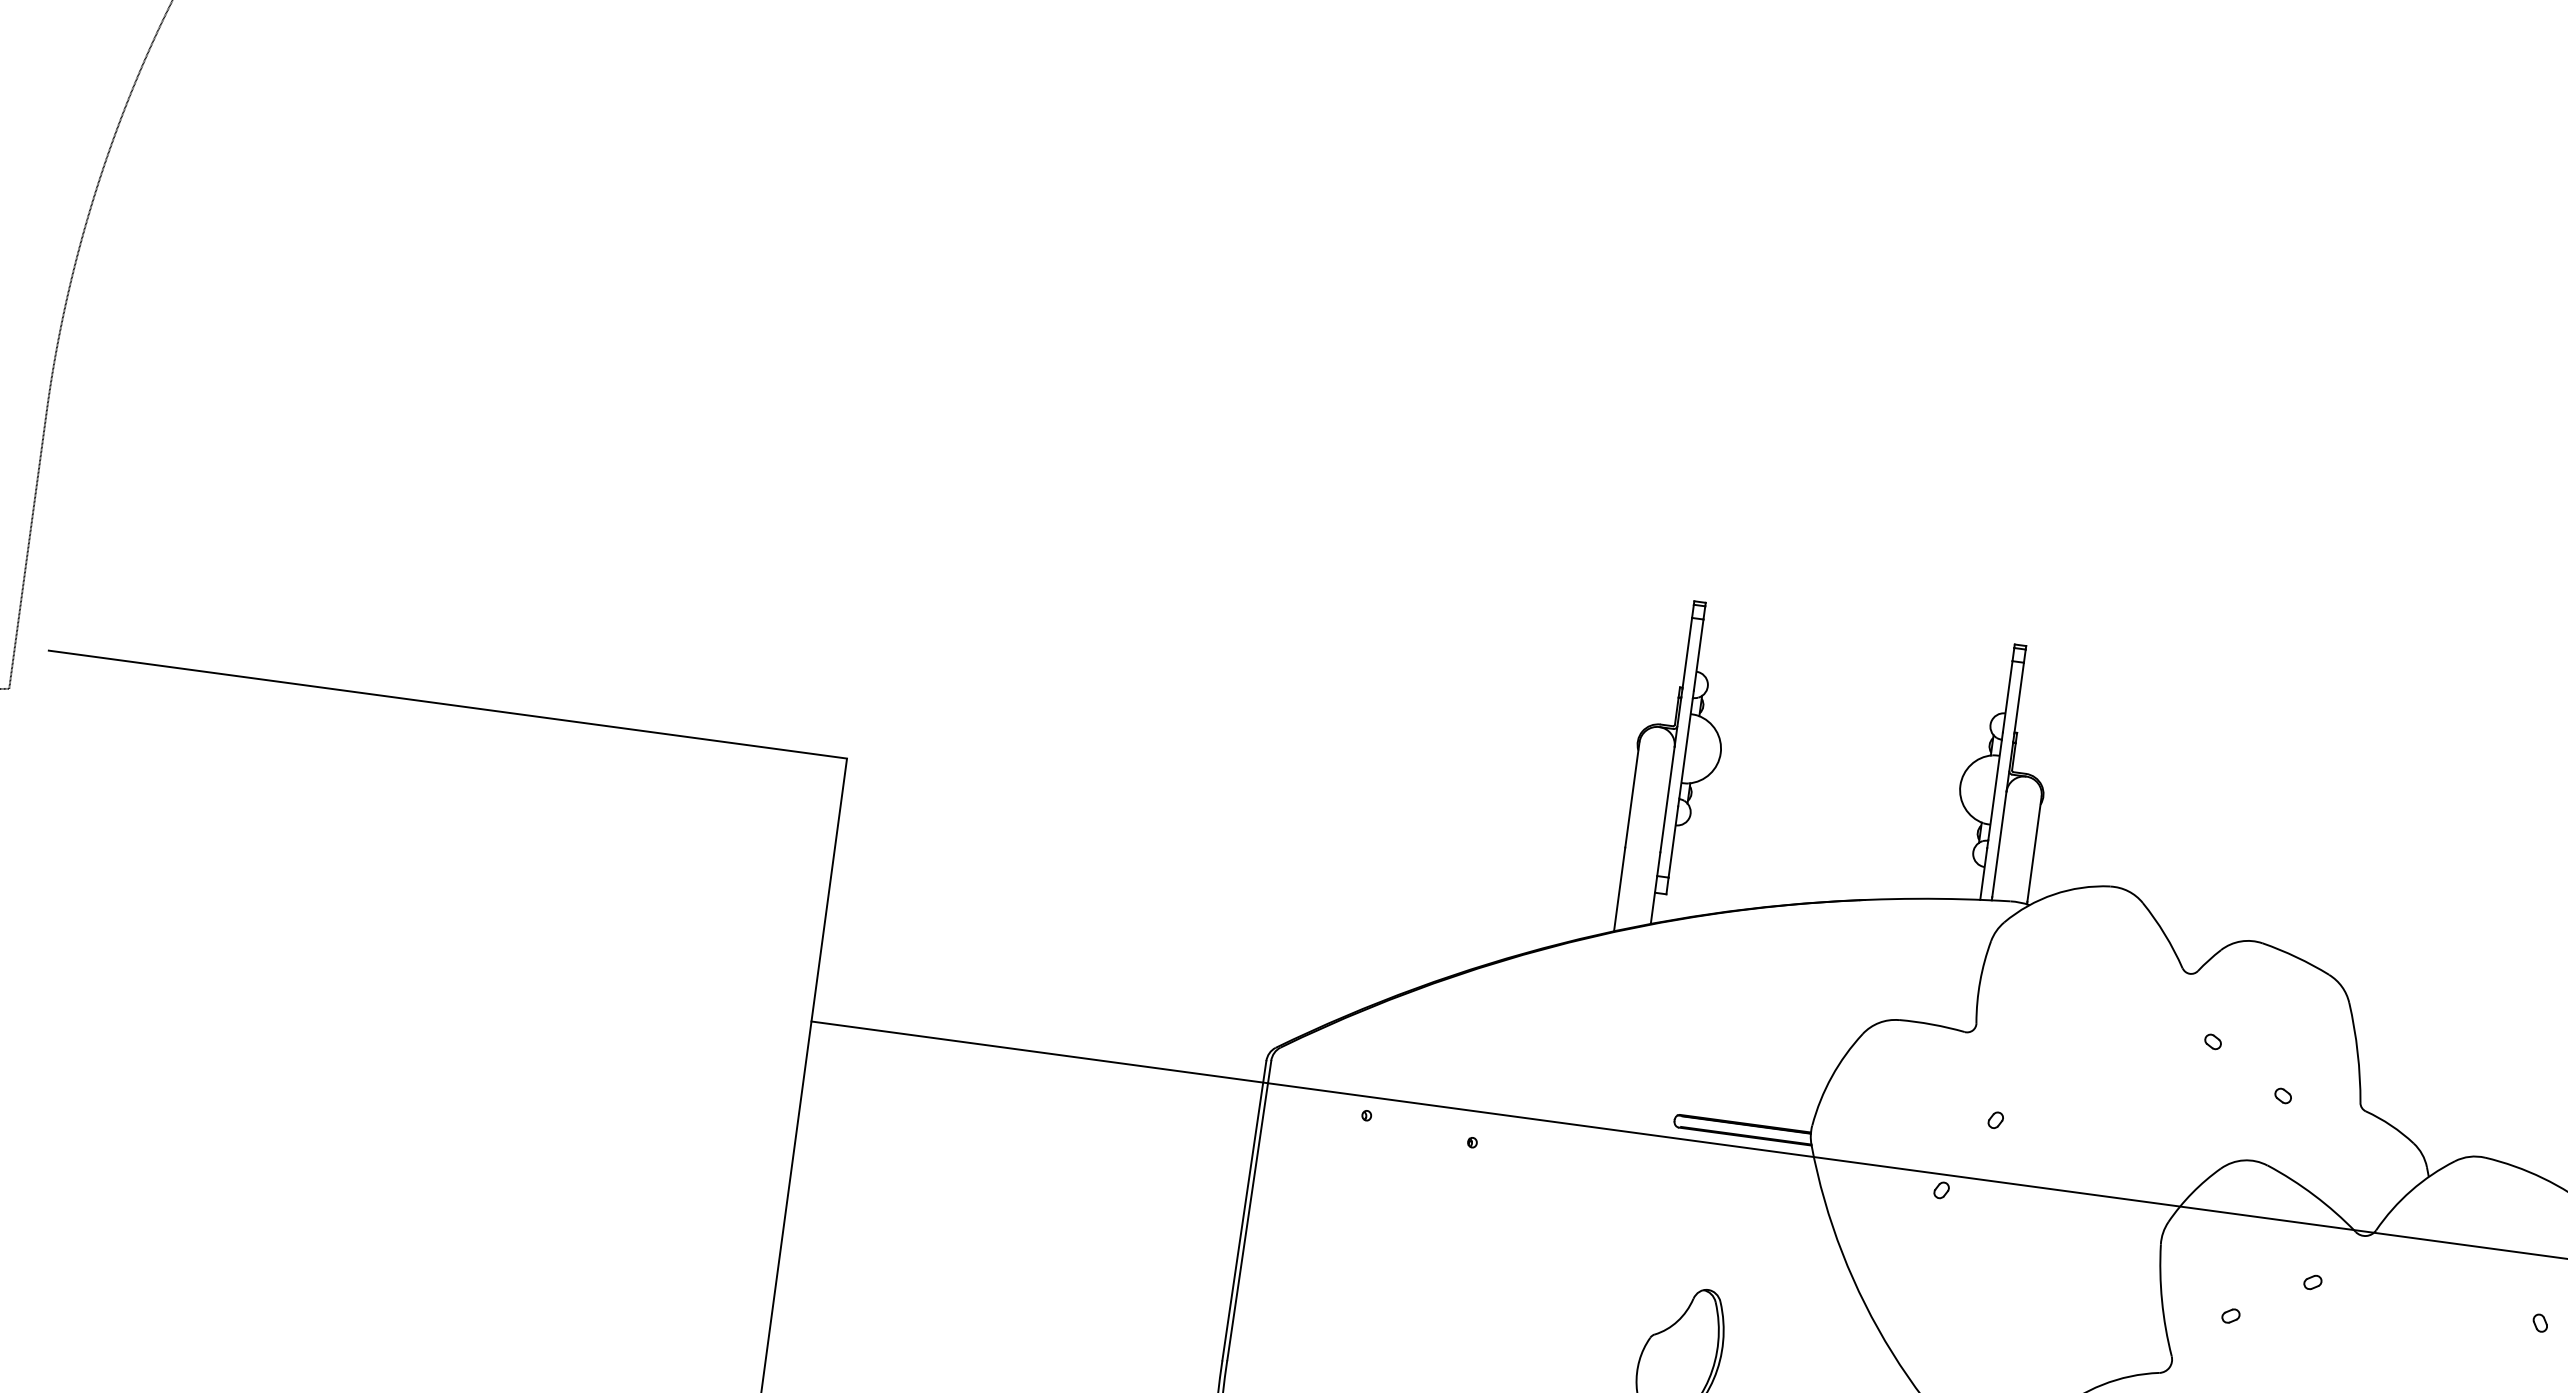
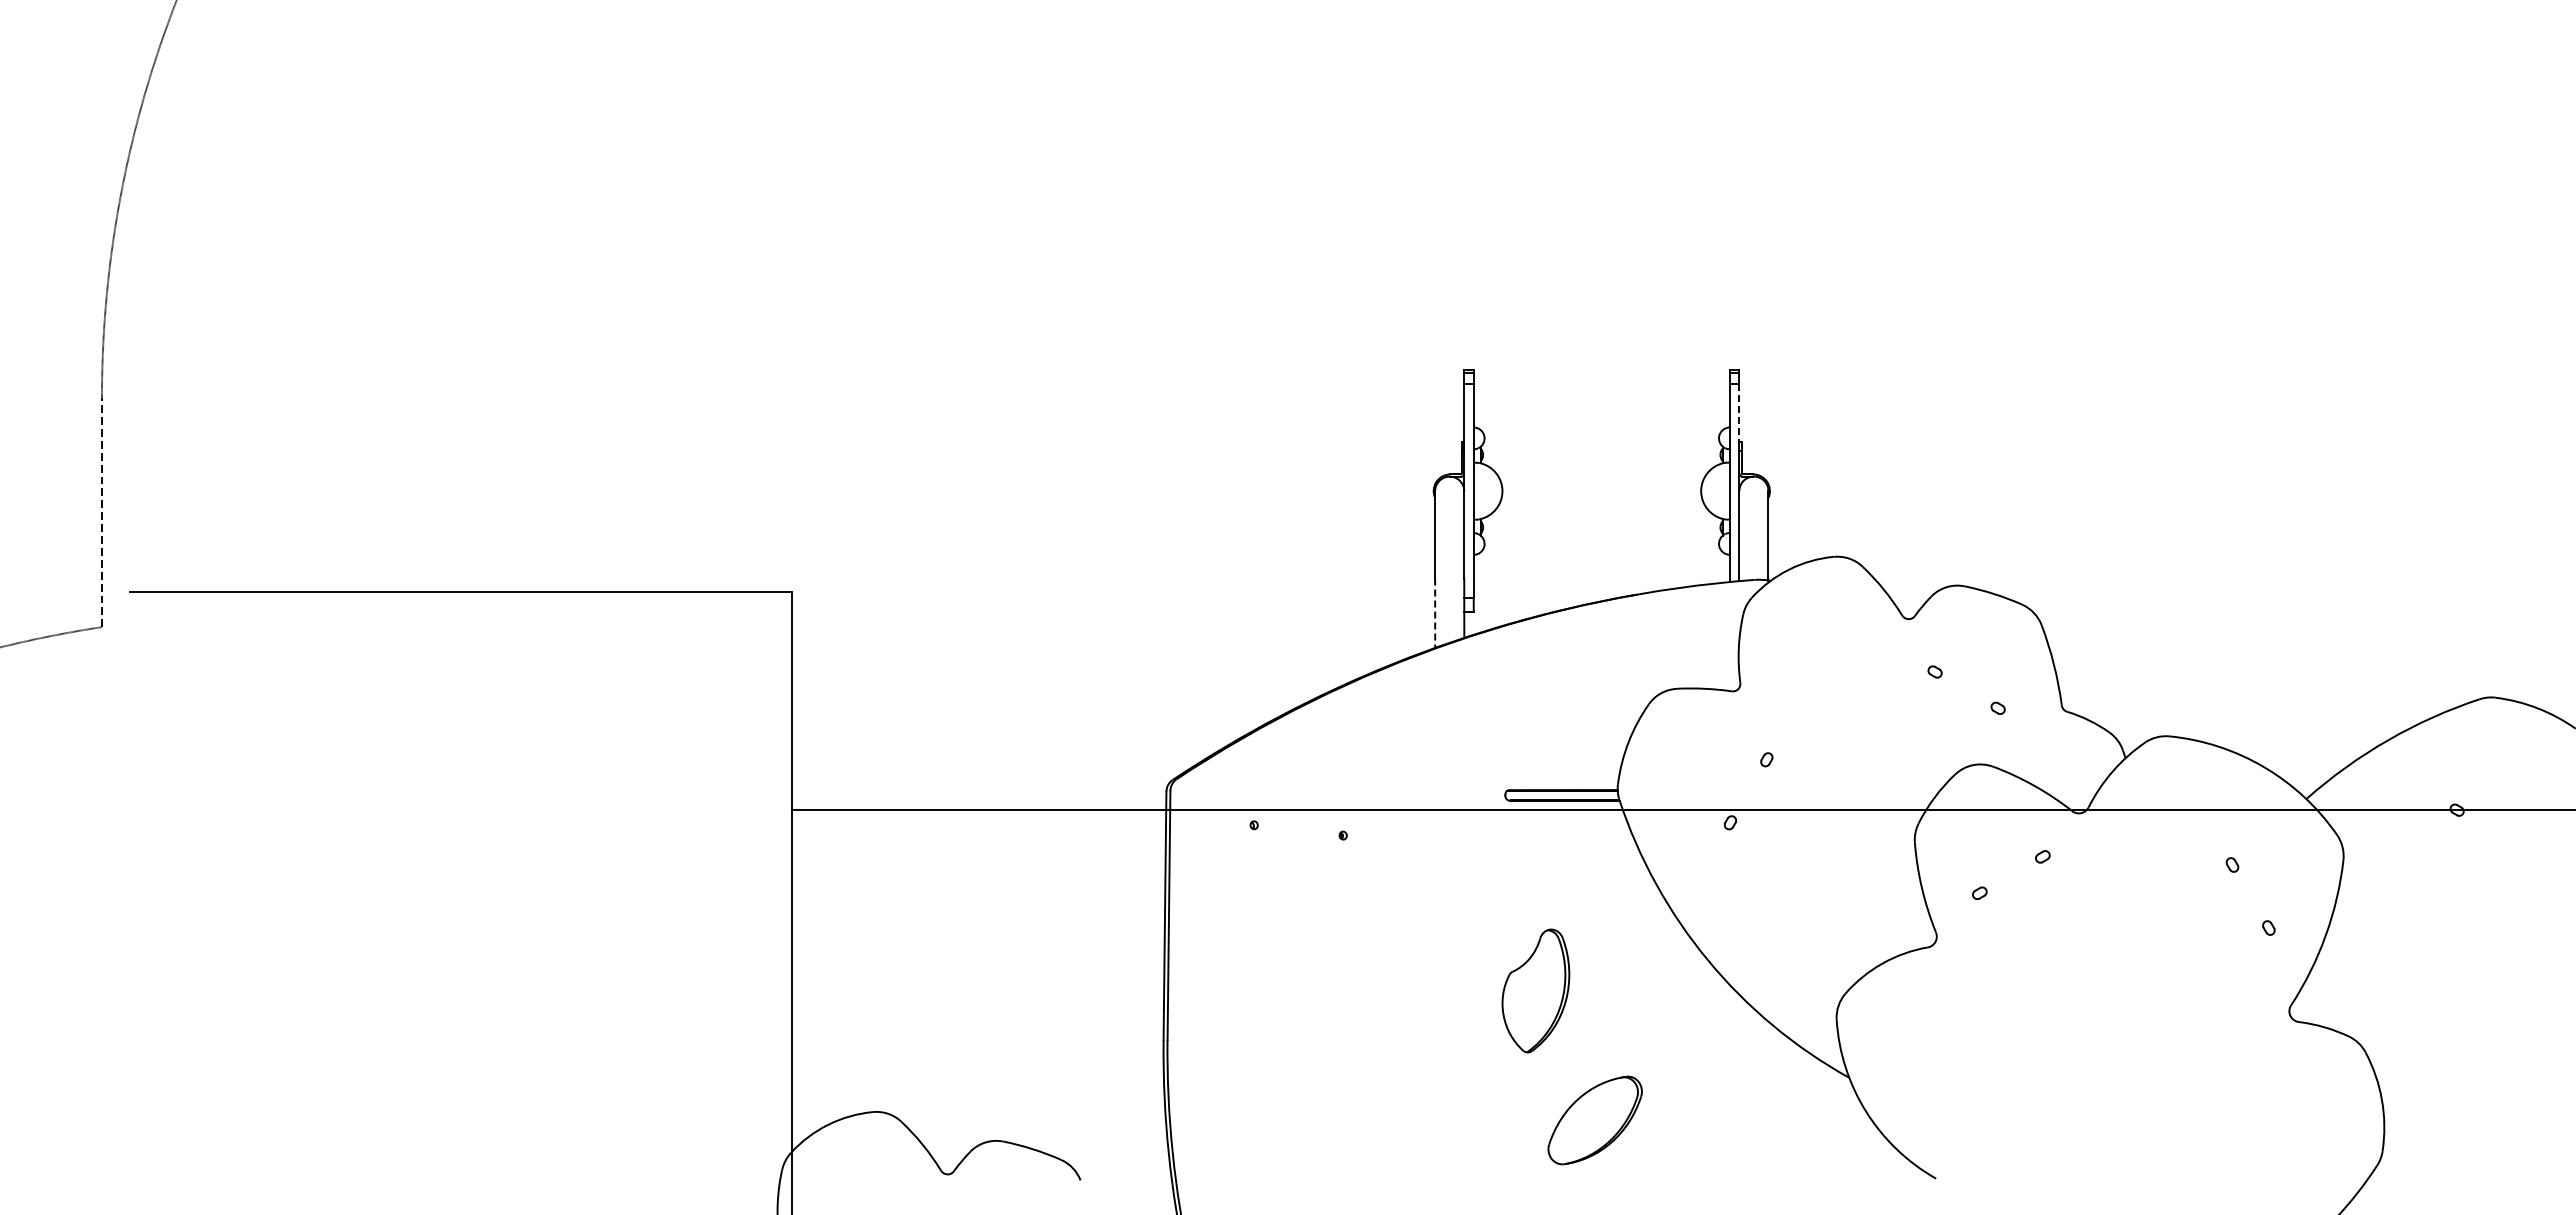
line: (2019, 698) -> (1739, 413), solid -> dashed
line: (1620, 889) -> (1435, 613), solid -> dashed

